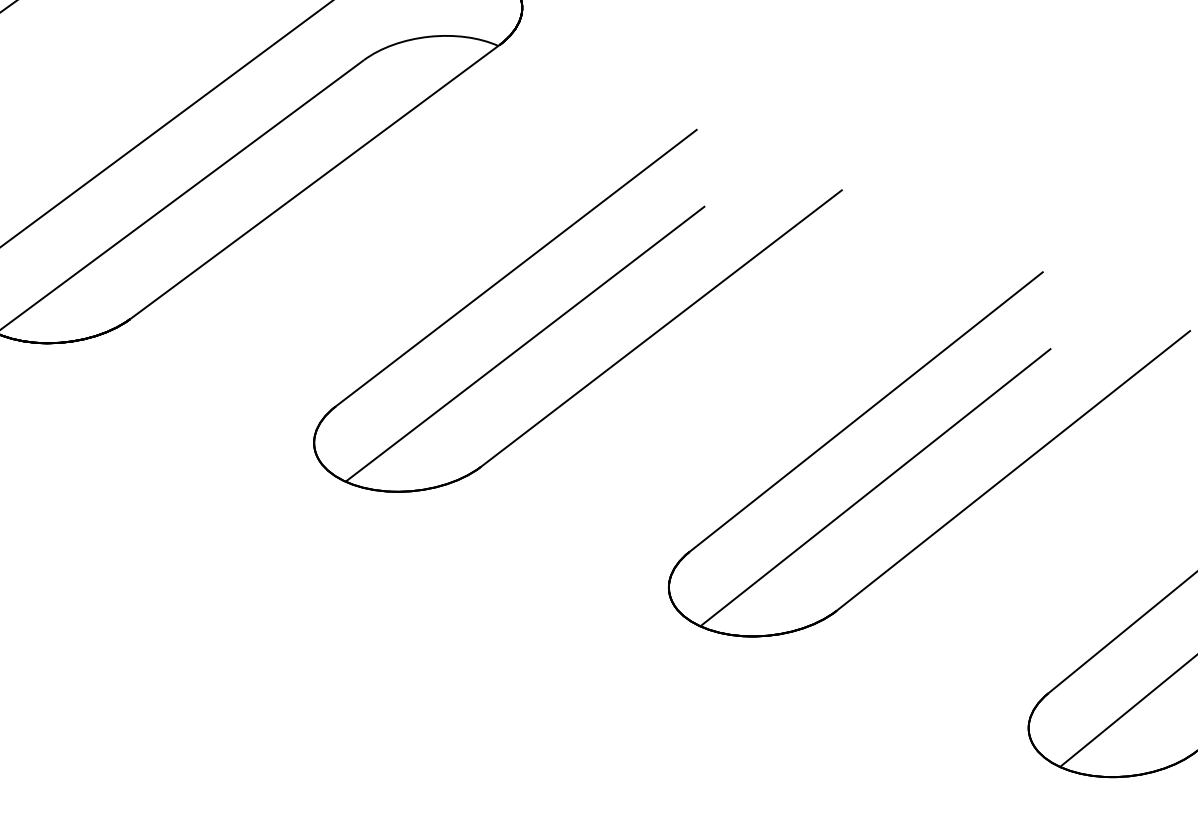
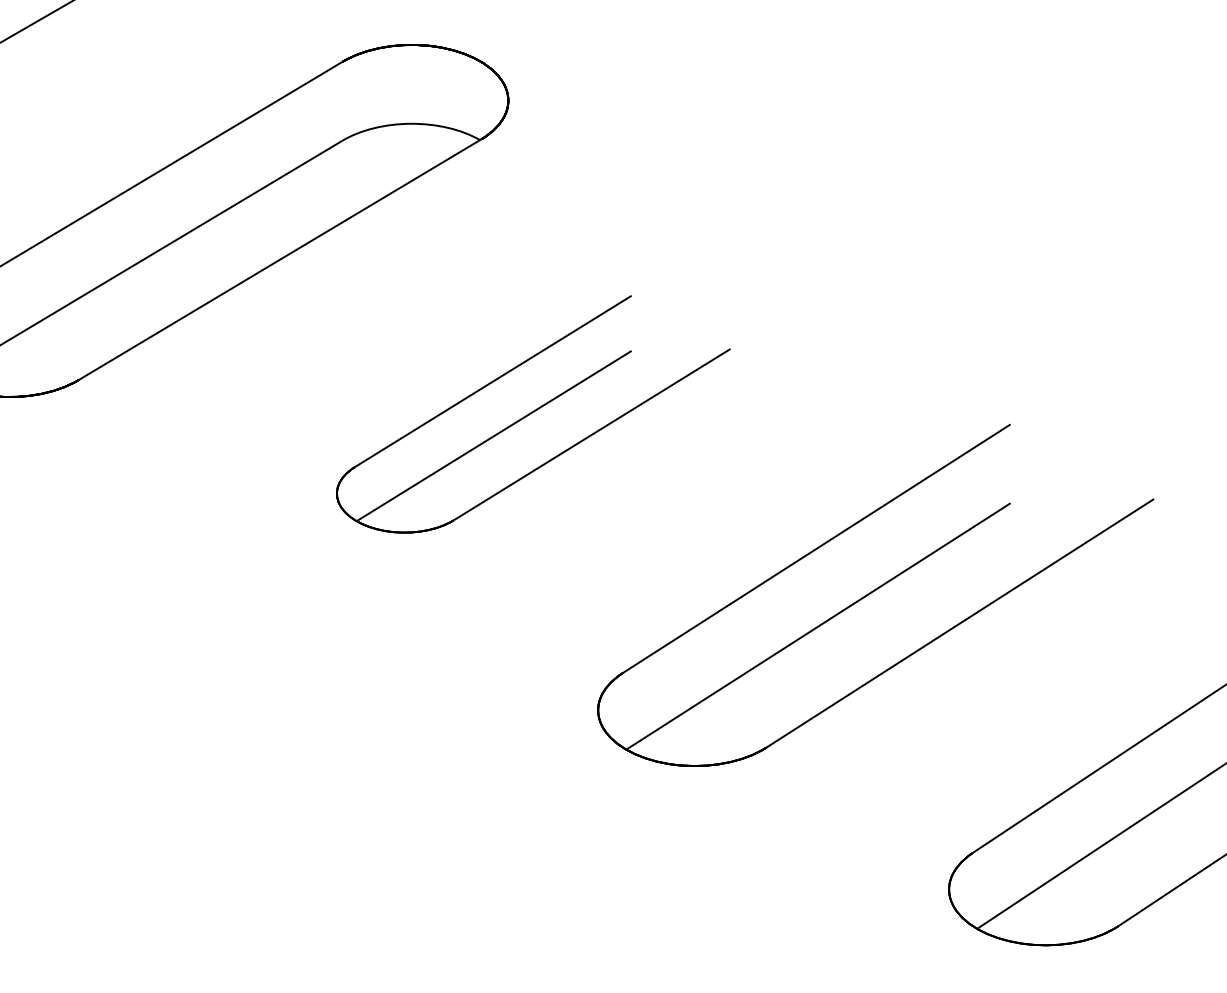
part: (577, 308) -> (533, 414), size x0.7

